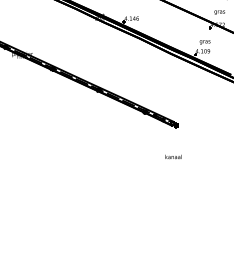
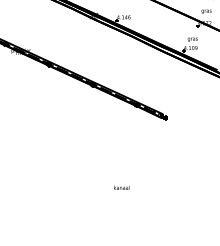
text: (173, 156) -> (121, 187), moved

